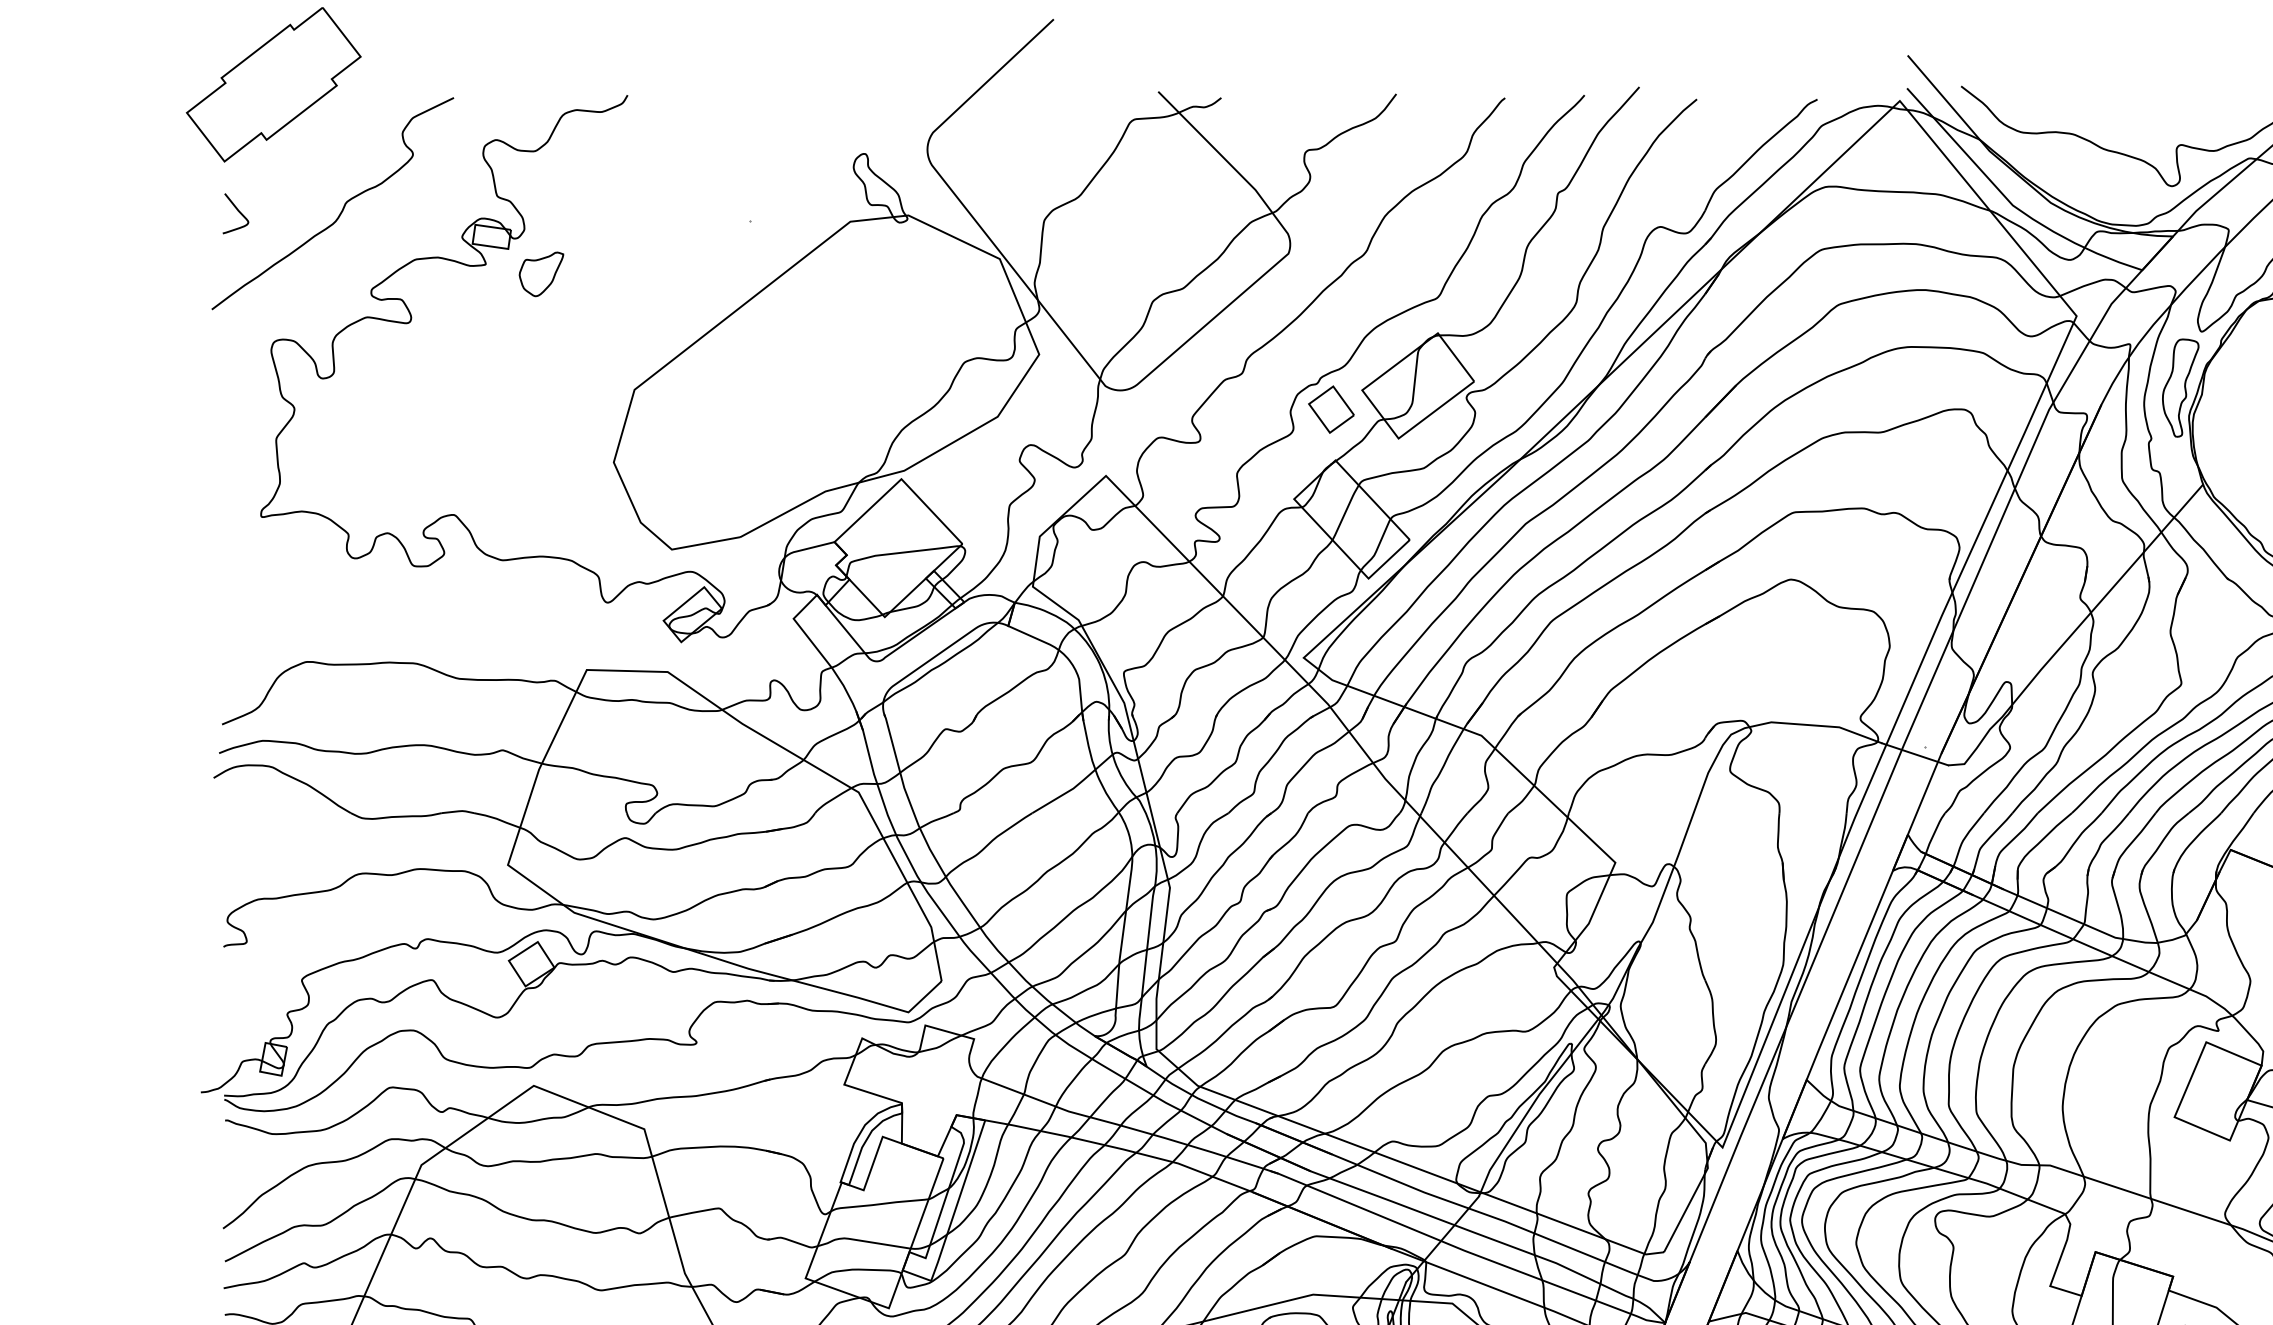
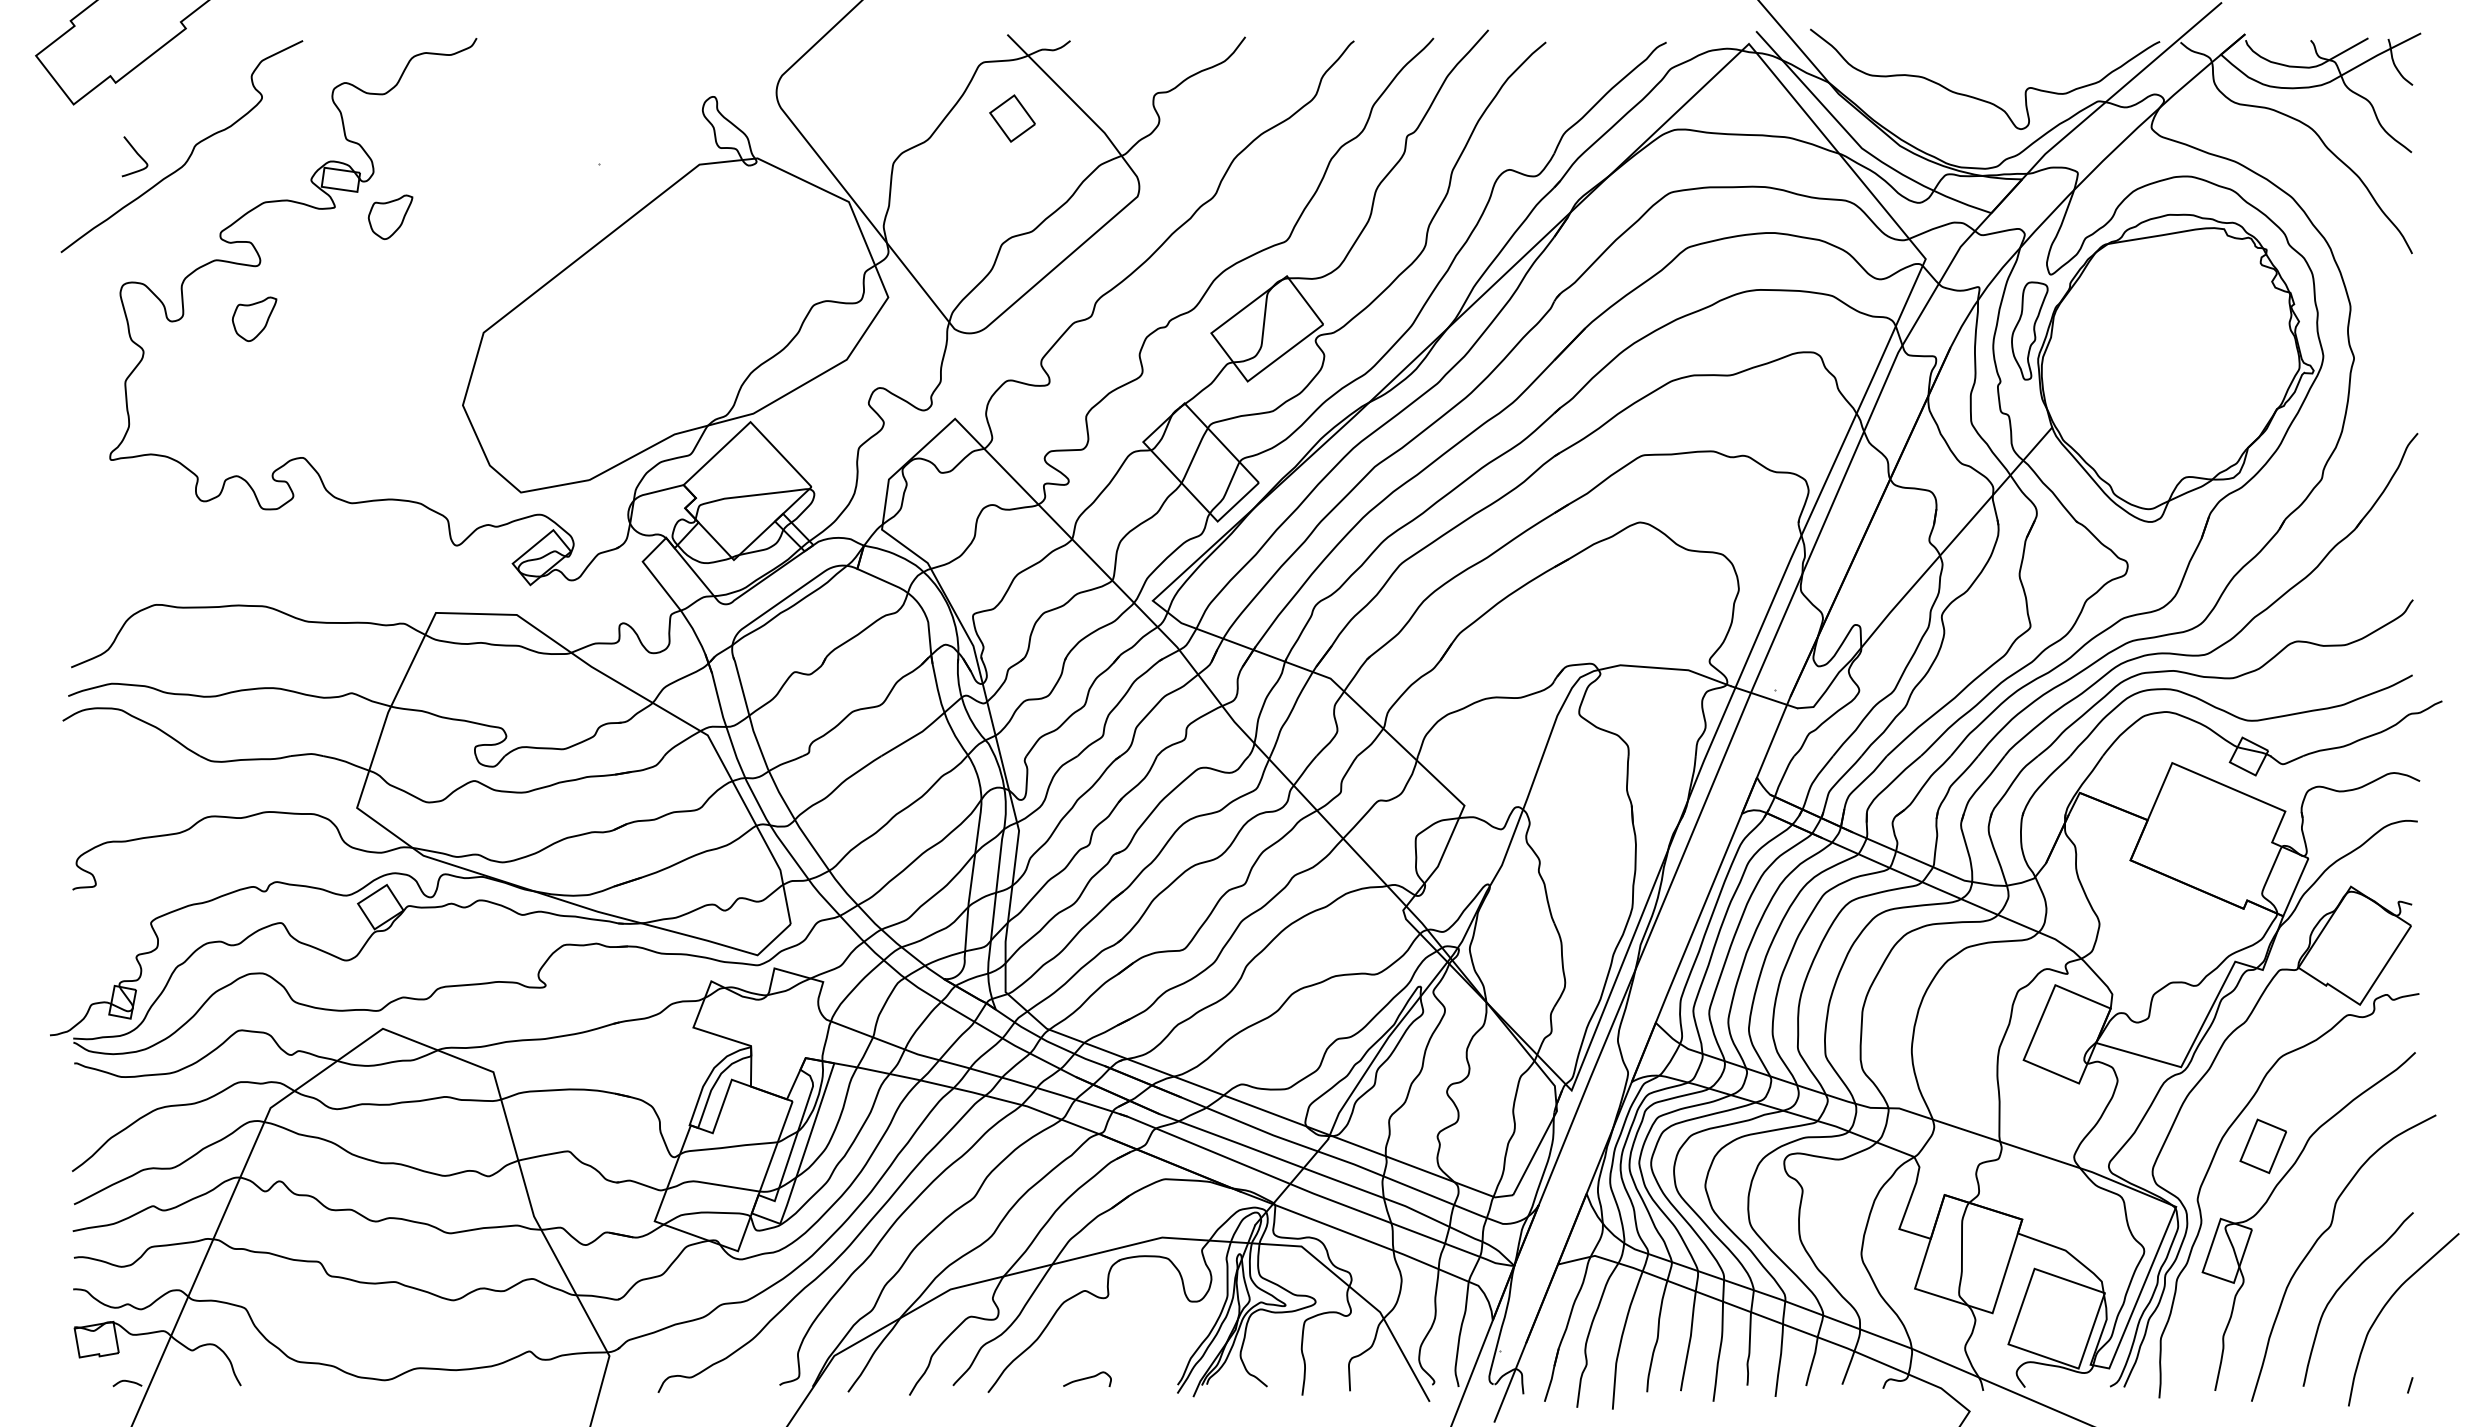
curve: (237, 210) -> (136, 153), moved
part: (405, 375) -> (254, 318), added
part: (1331, 409) -> (1012, 118), moved

